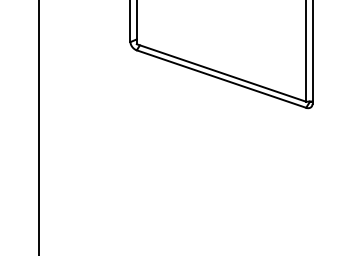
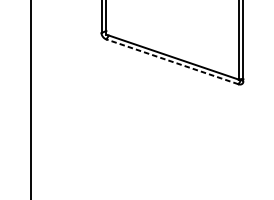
line: (221, 78) -> (172, 61), solid -> dashed

